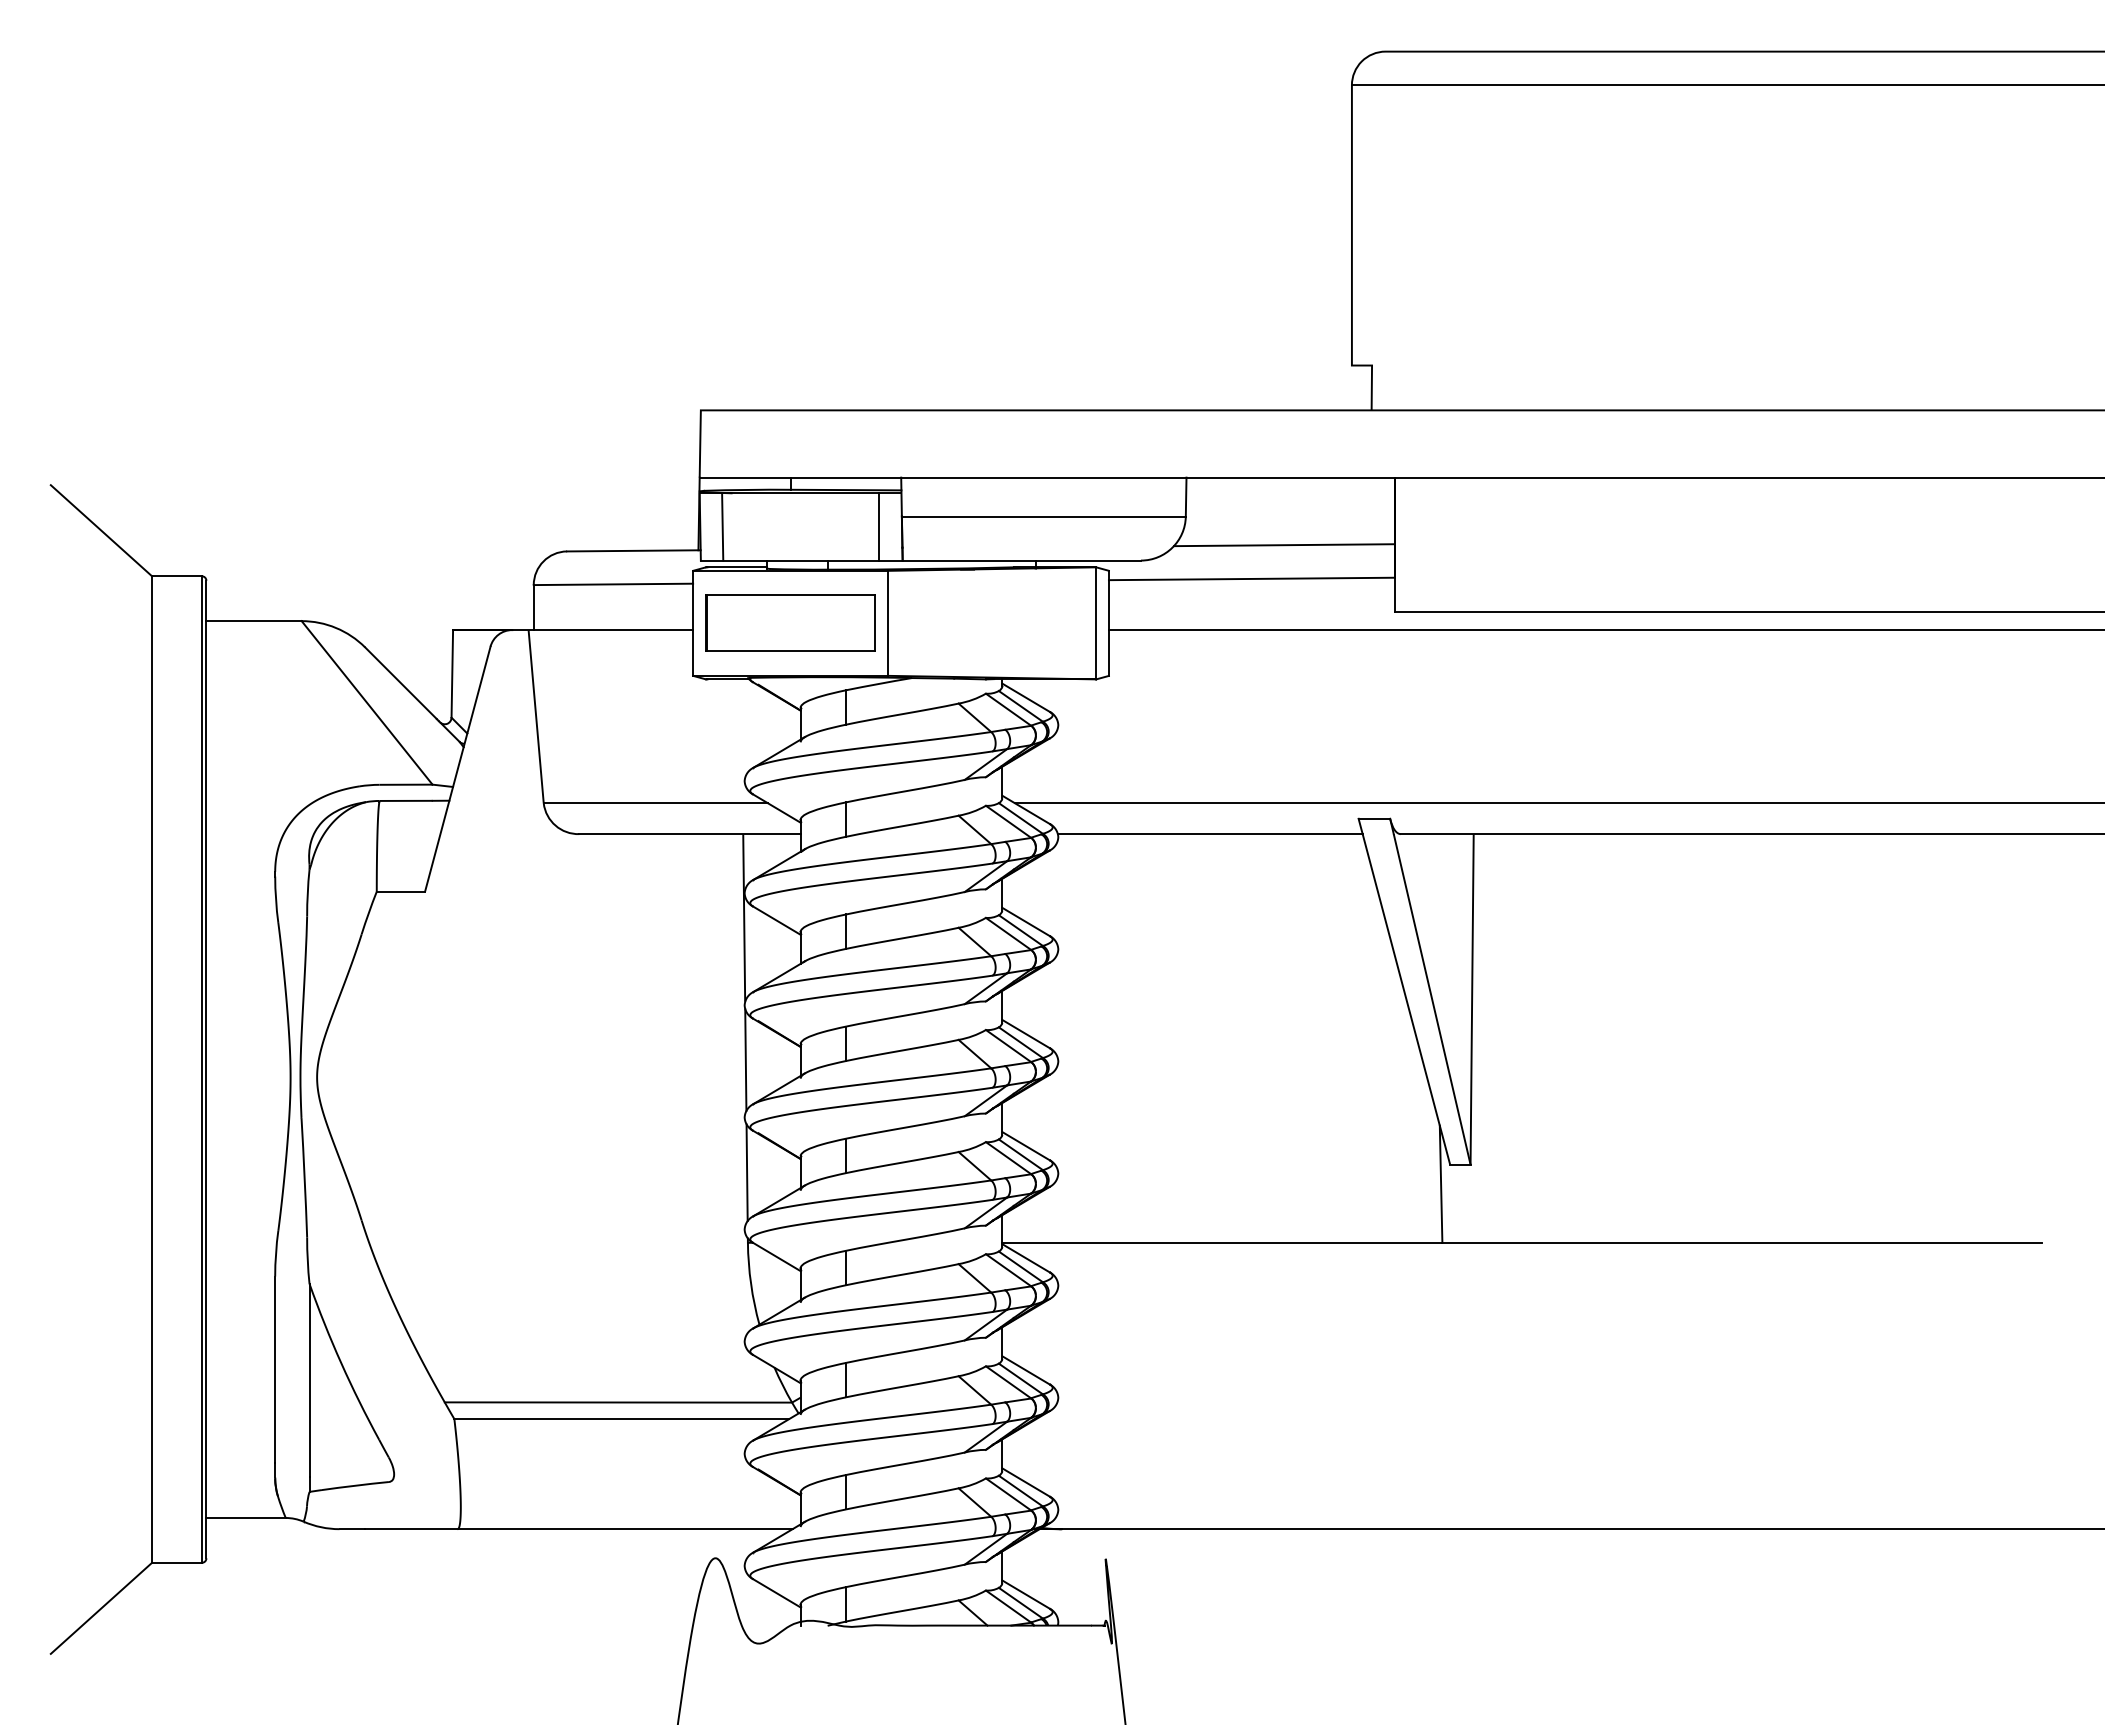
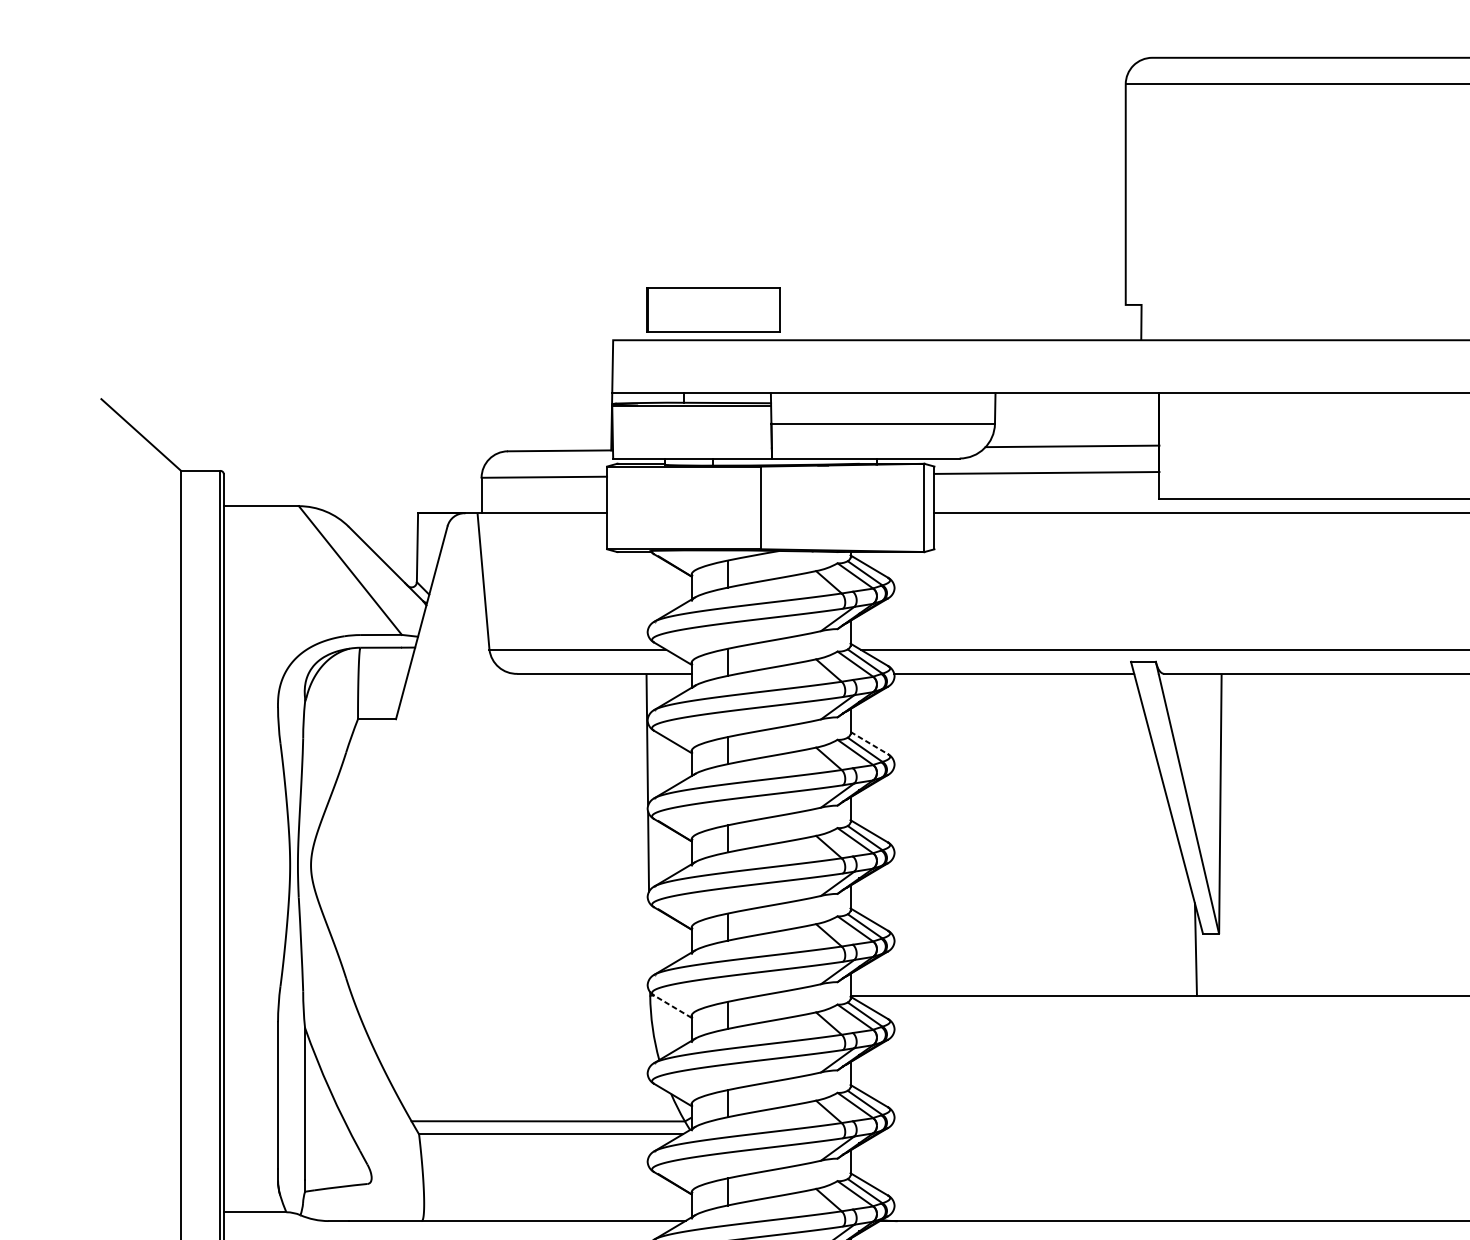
line: (722, 526) -> (630, 431), removed
line: (879, 526) -> (753, 431), removed
part: (790, 622) -> (713, 309), moved
line: (1026, 922) -> (869, 743), solid -> dashed
line: (746, 1172) -> (649, 940), removed
line: (776, 1256) -> (672, 1006), solid -> dashed

